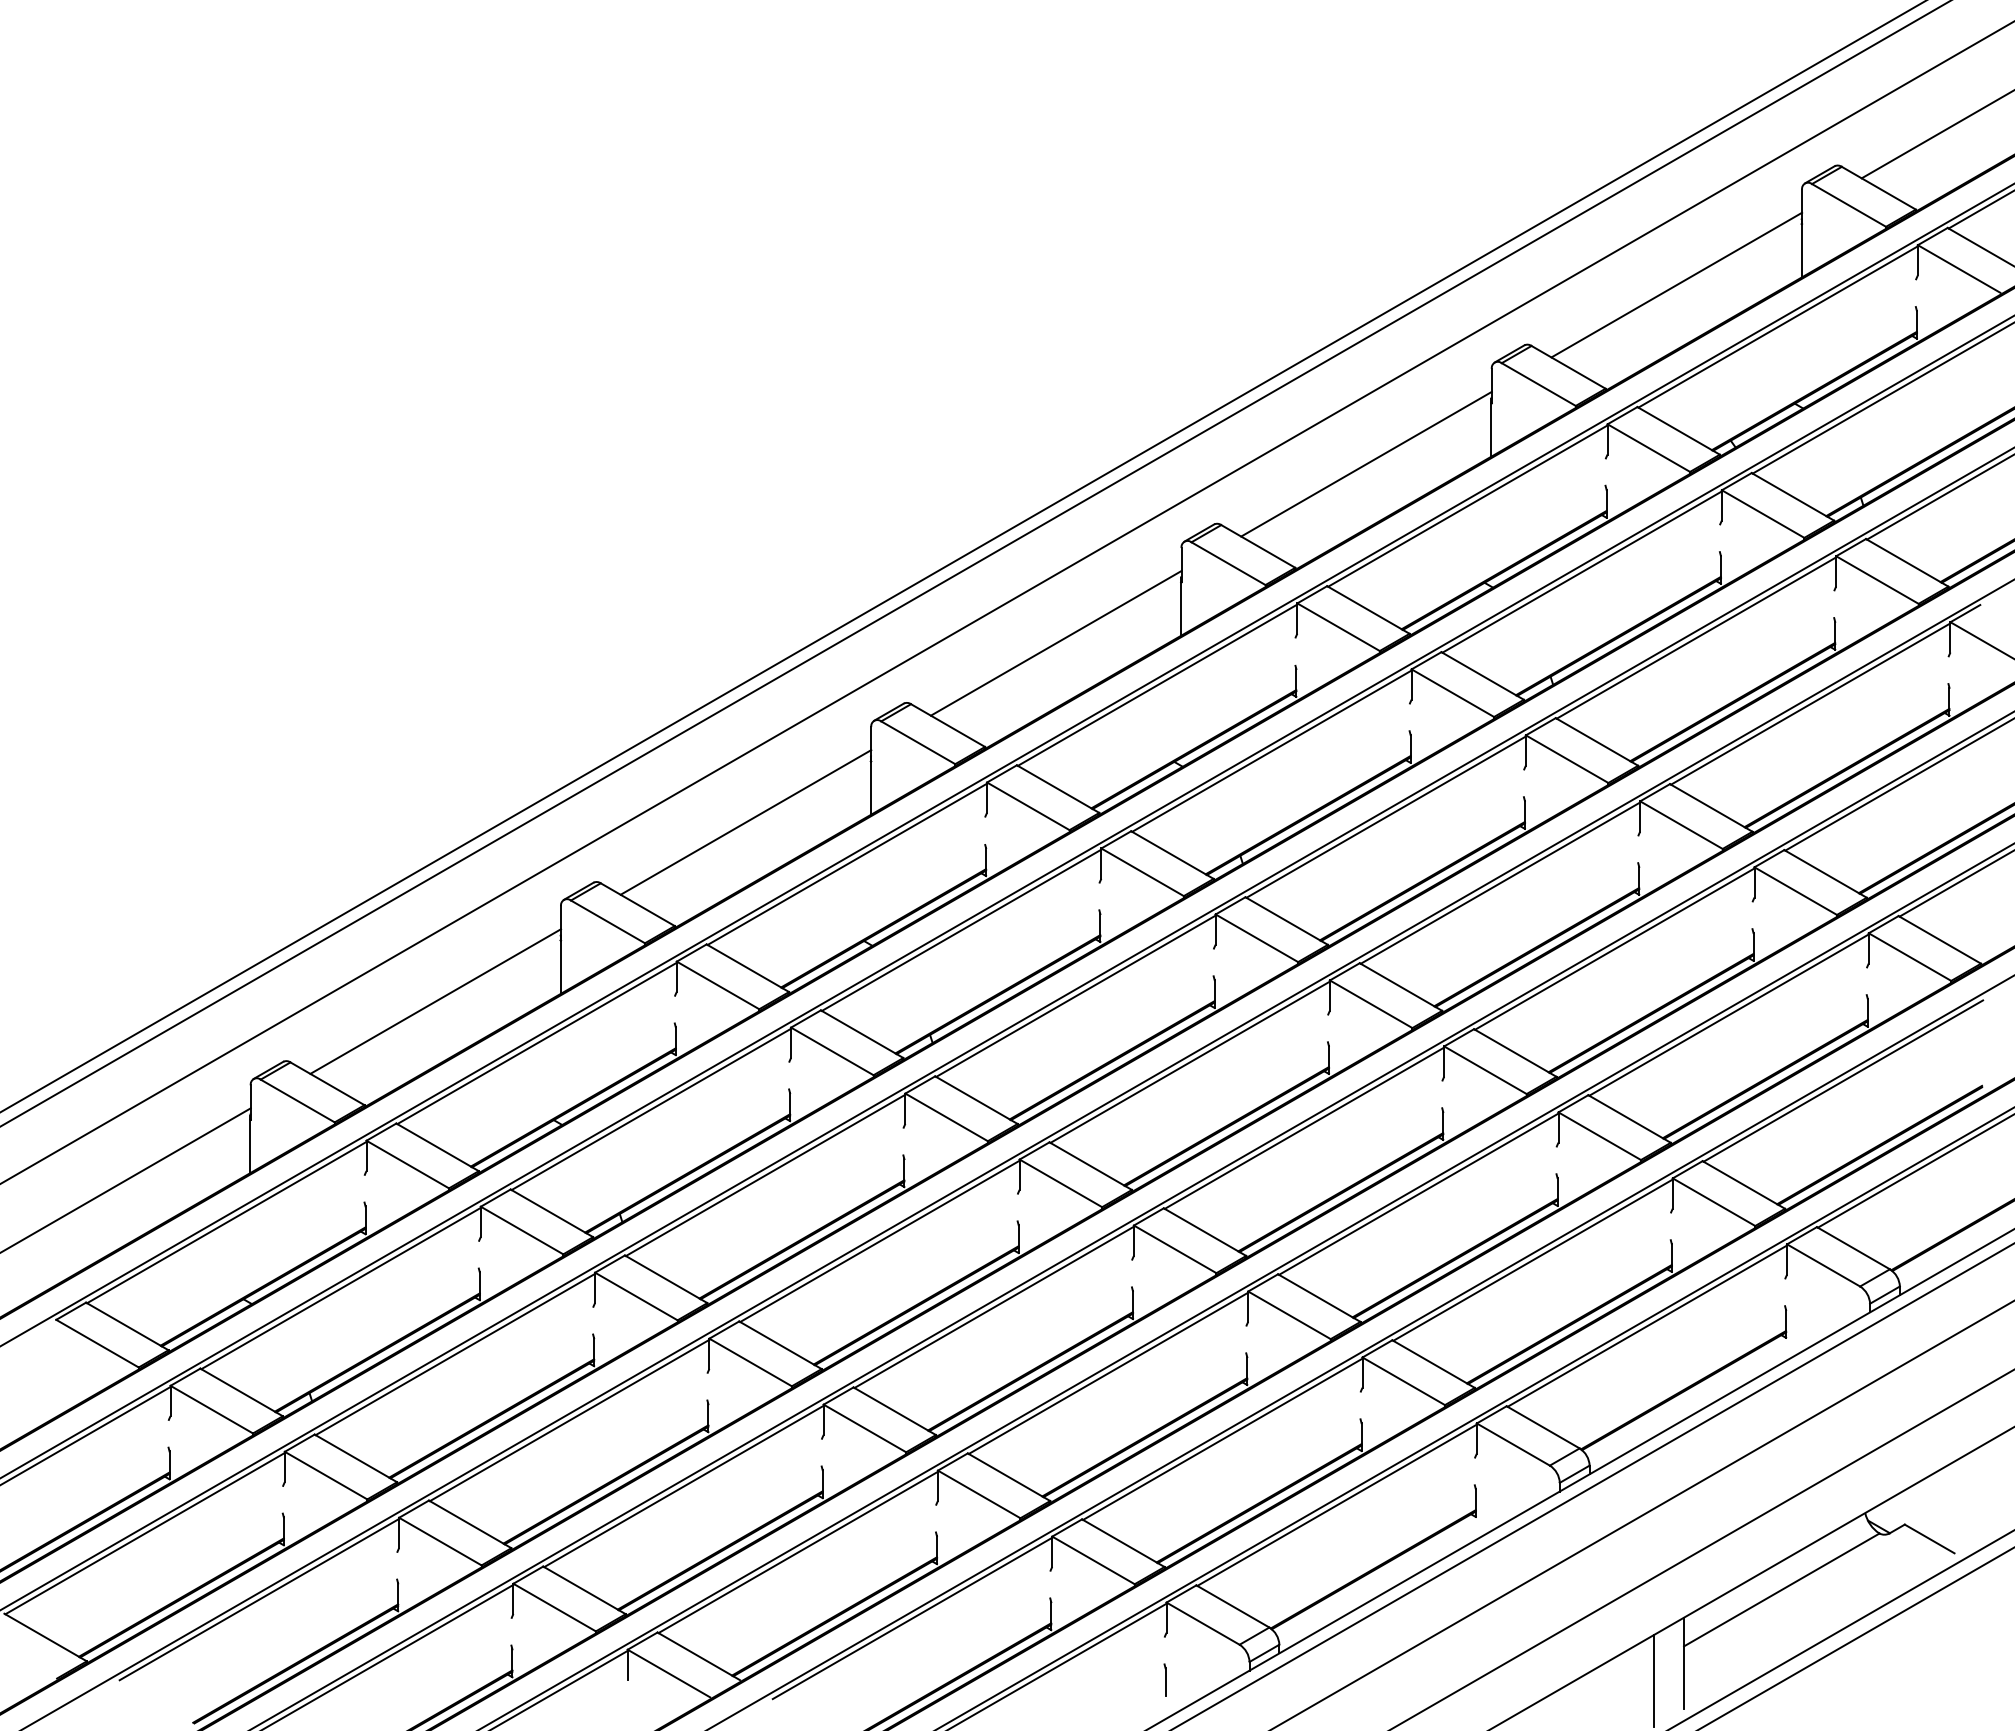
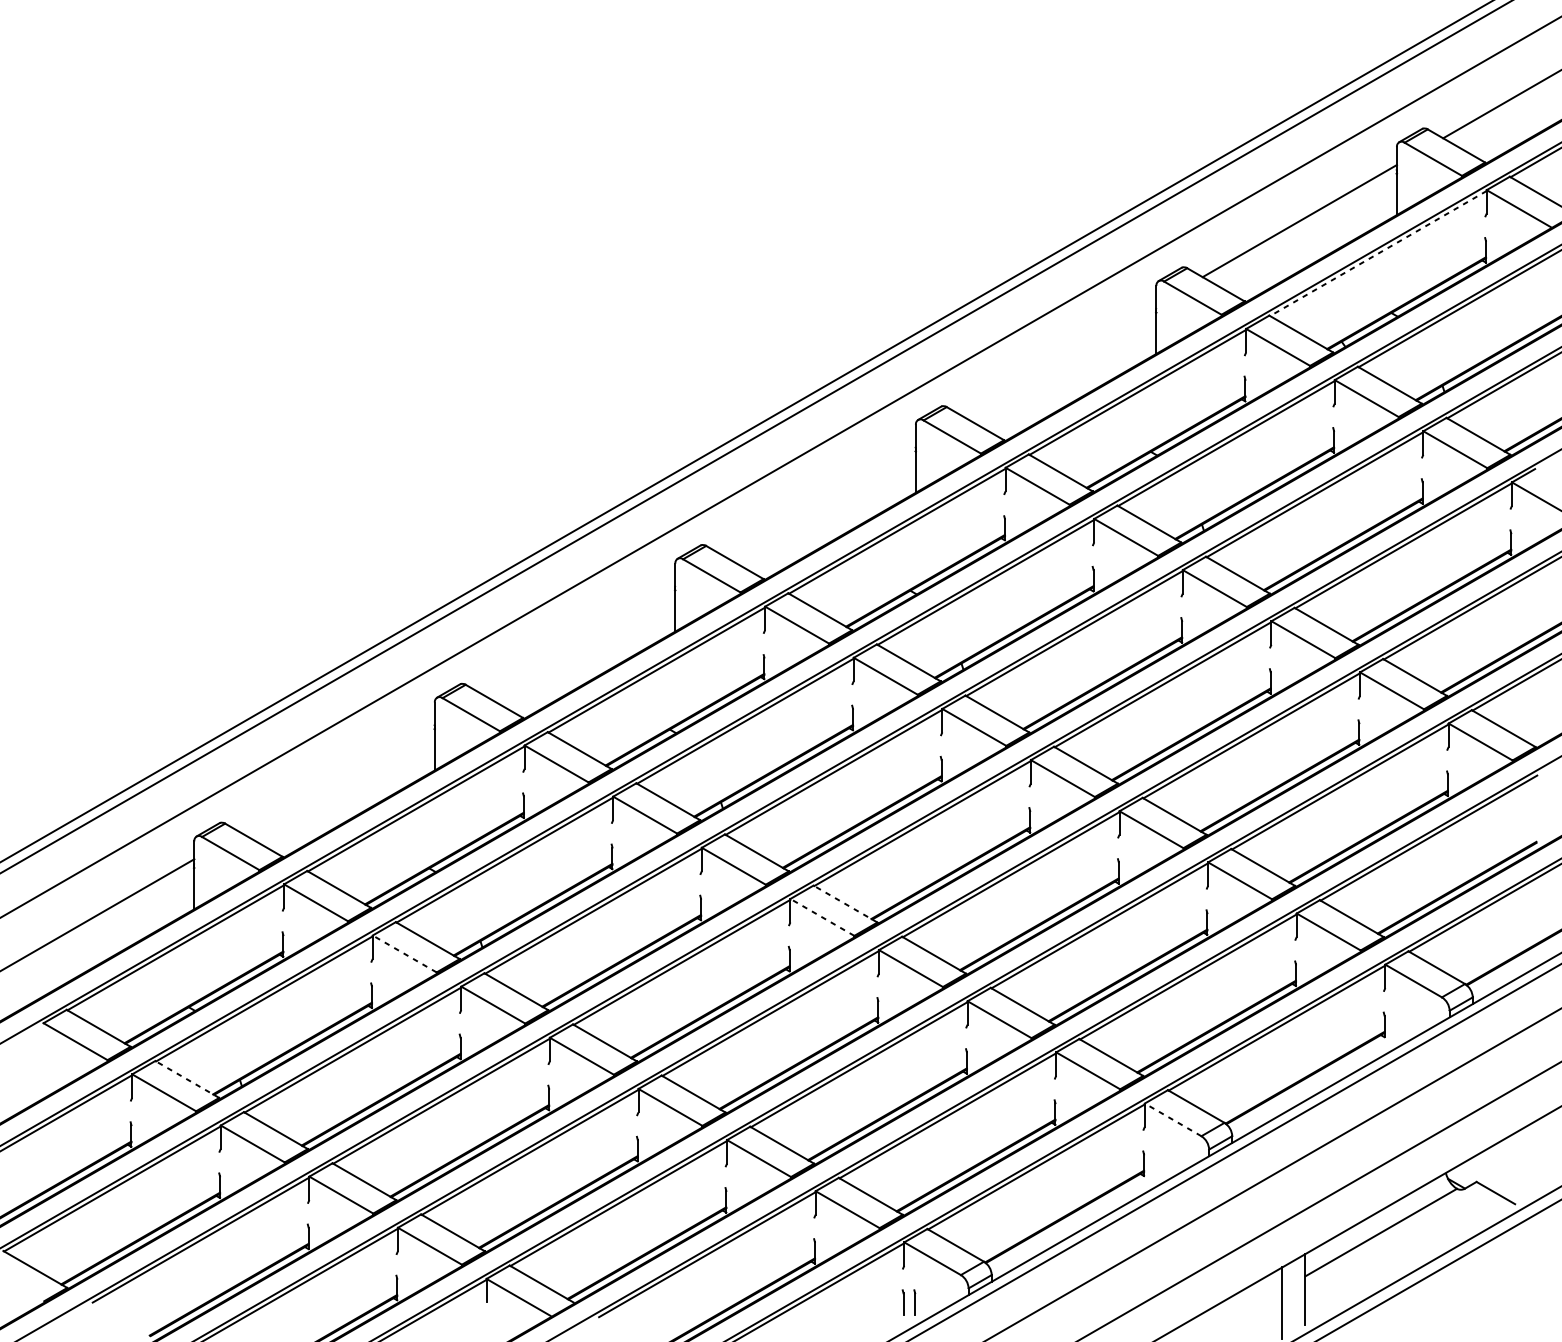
line: (1777, 327) -> (1377, 253), solid -> dashed
line: (1366, 463) -> (1059, 359), removed
line: (1055, 642) -> (818, 498), removed
line: (745, 822) -> (577, 637), removed
line: (435, 1001) -> (337, 776), removed
line: (1090, 1166) -> (845, 904), solid -> dashed
line: (1060, 1183) -> (822, 917), solid -> dashed
line: (522, 1230) -> (405, 953), solid -> dashed
line: (241, 1392) -> (187, 1079), solid -> dashed
line: (1512, 1444) -> (1172, 1119), solid -> dashed
part: (1179, 1679) -> (914, 1302), added

